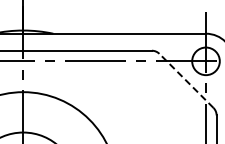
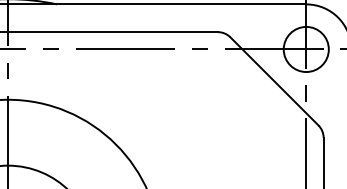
line: (186, 80) -> (274, 80), dashed -> solid

